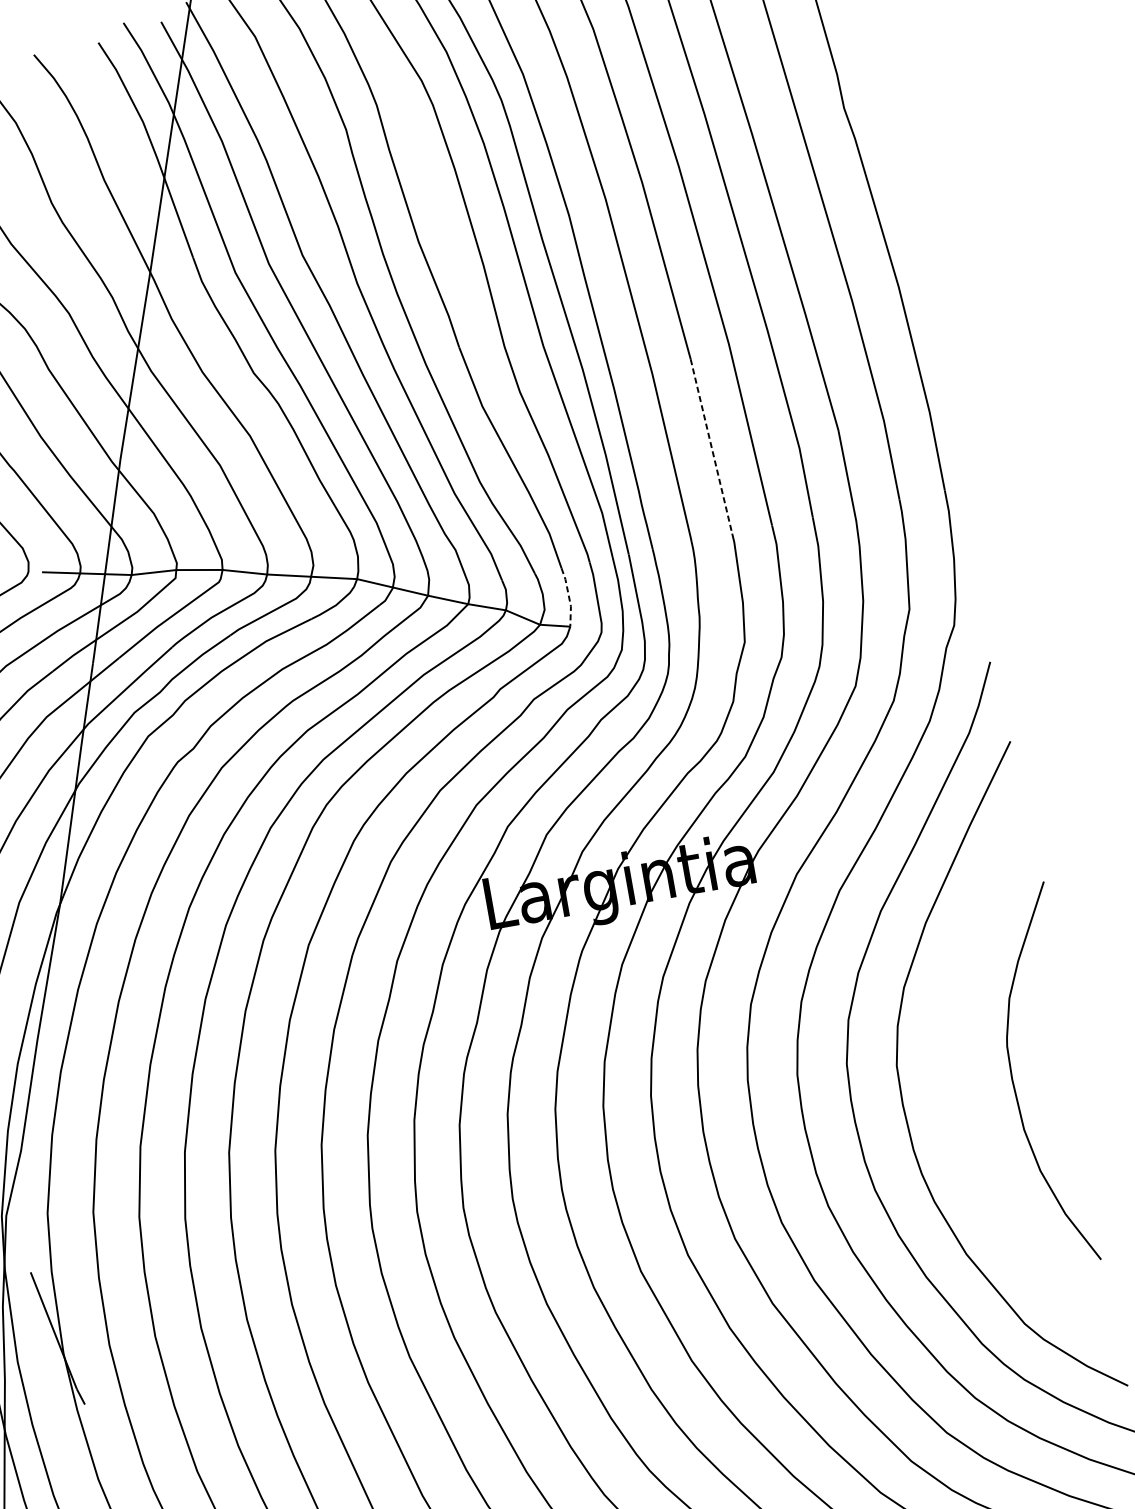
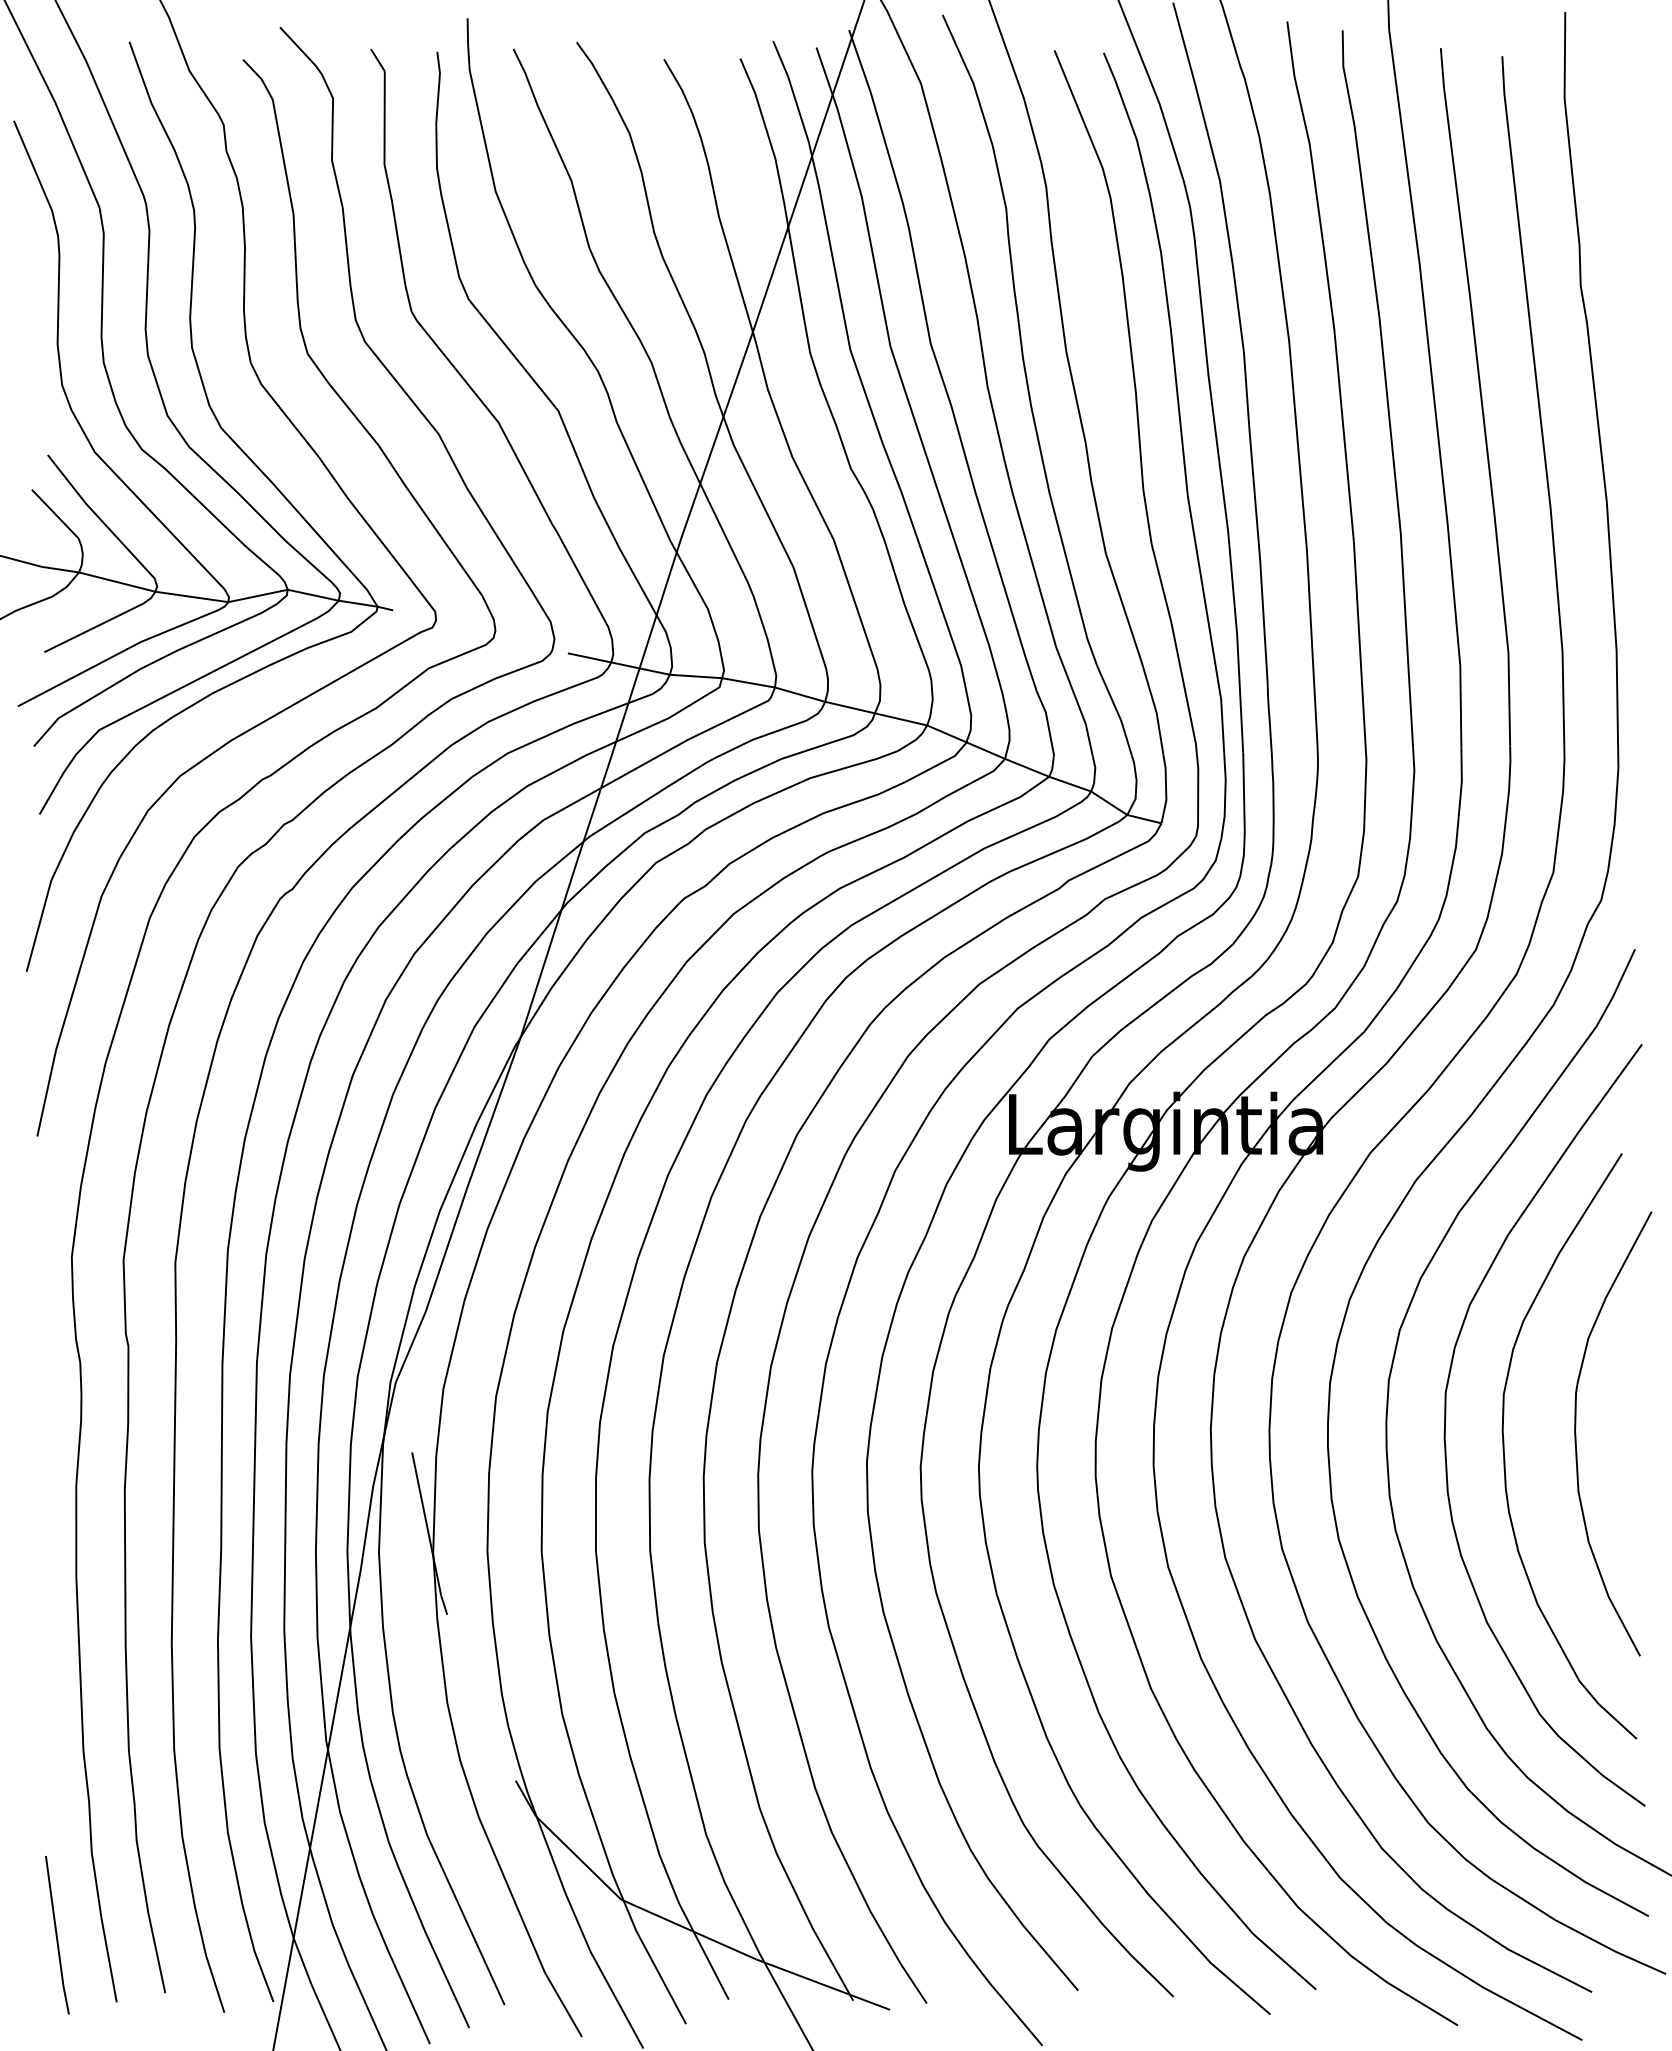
line: (711, 447) -> (1359, 646), dashed -> solid
line: (569, 597) -> (1166, 789), dashed -> solid
curve: (954, 1102) -> (1504, 1446), added

